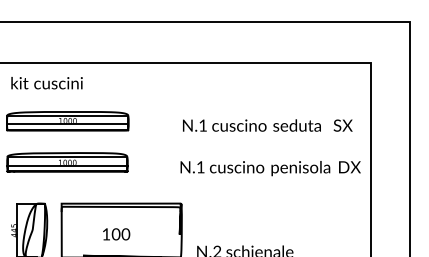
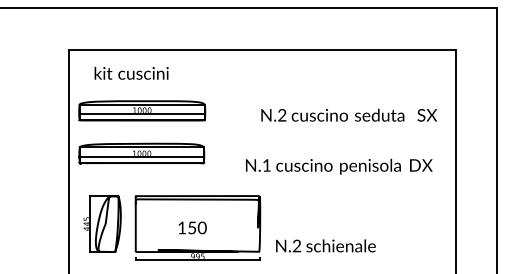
text: (46, 82) -> (131, 72), moved
text: (203, 125) -> (282, 115), N.1 -> N.2
text: (270, 168) -> (339, 166), moved
text: (115, 233) -> (191, 227), 100 -> 150

